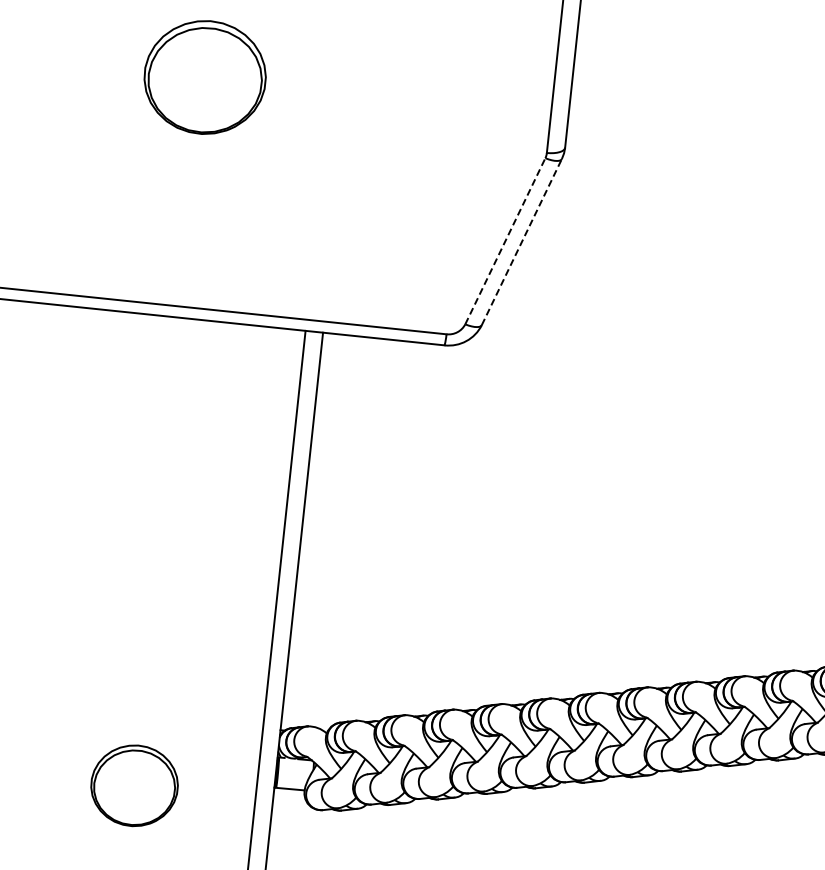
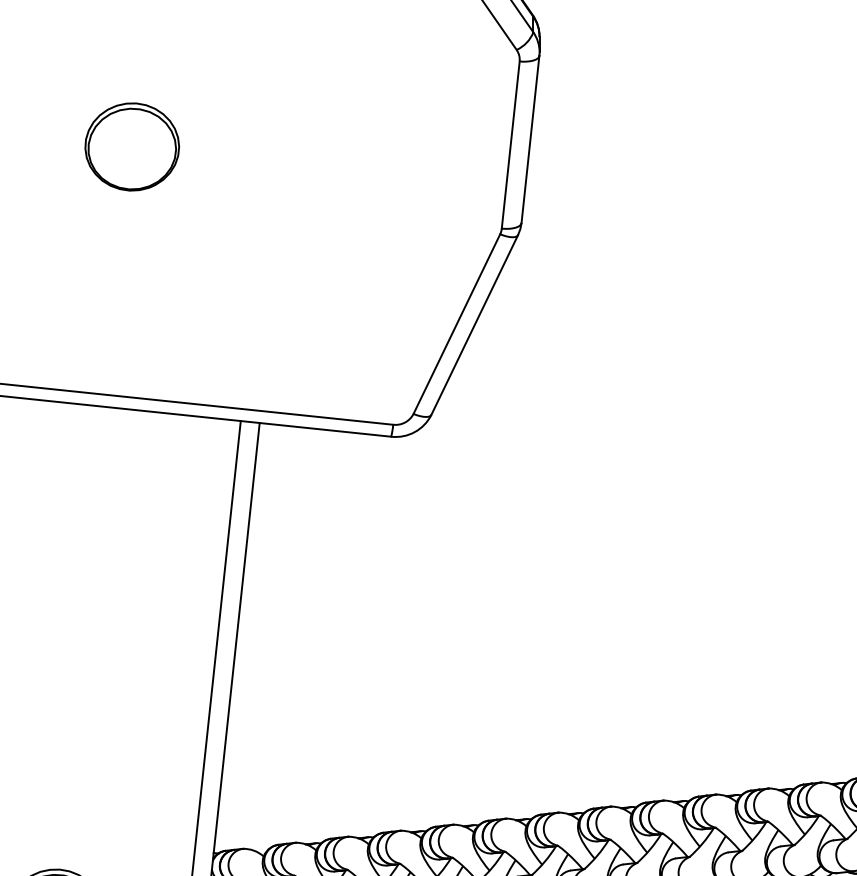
part: (205, 77) -> (132, 146), size x0.71
line: (505, 240) -> (457, 323), dashed -> solid
line: (522, 241) -> (475, 324), dashed -> solid

